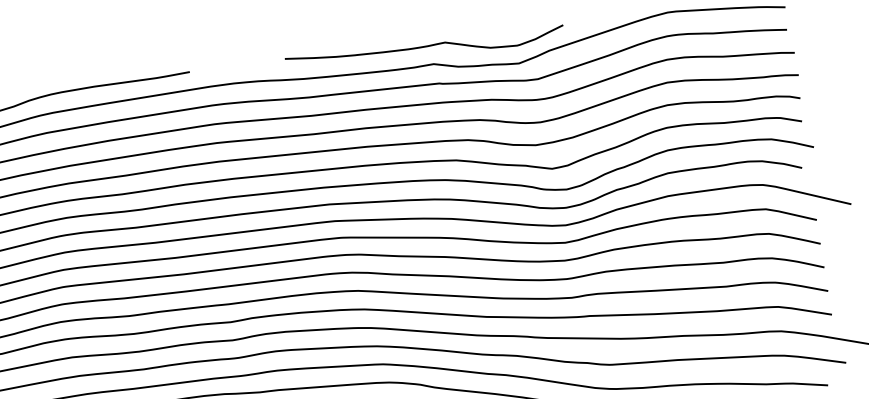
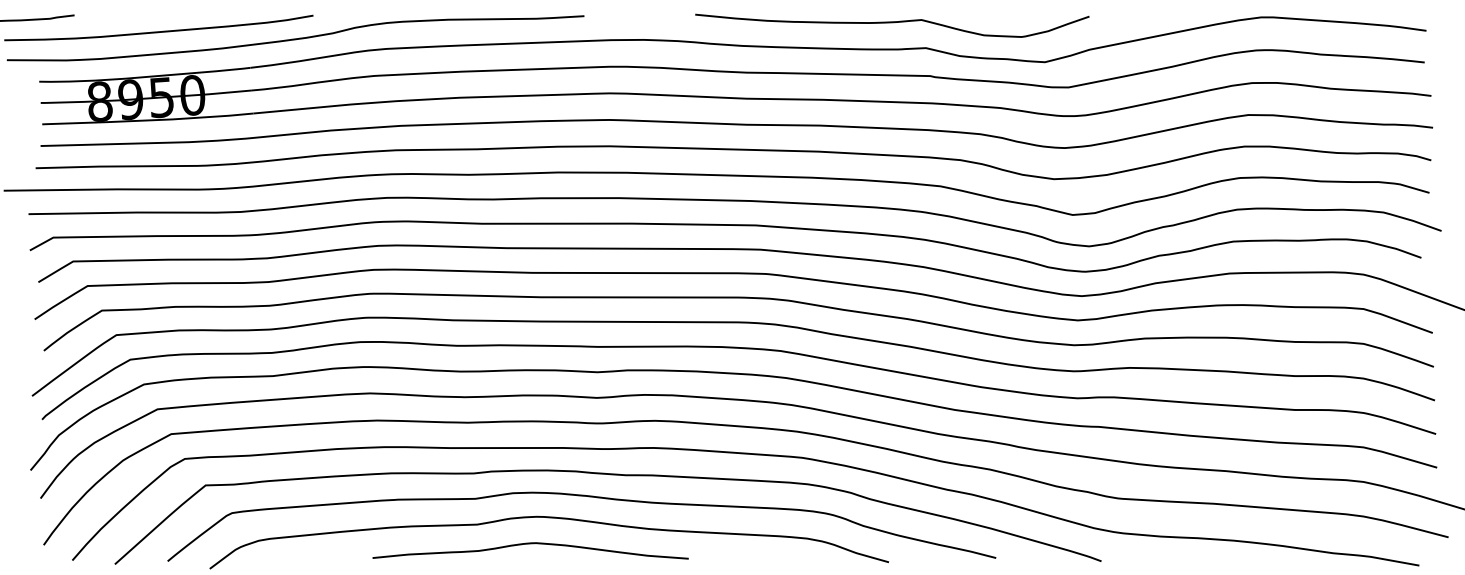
curve: (424, 47) -> (892, 23), moved

